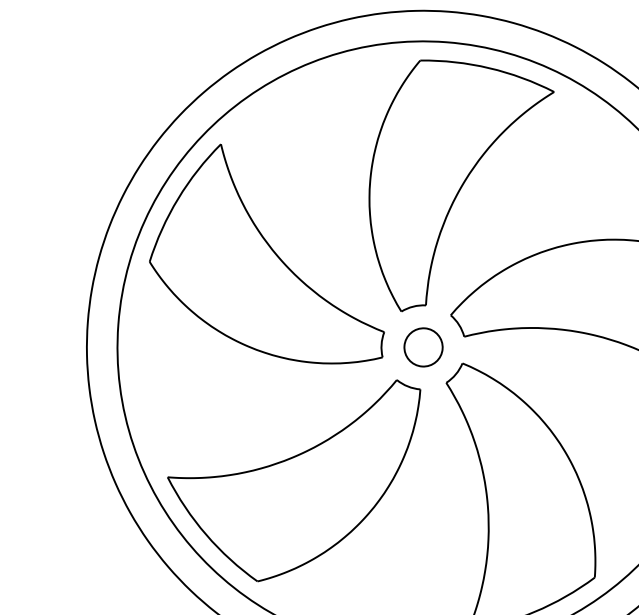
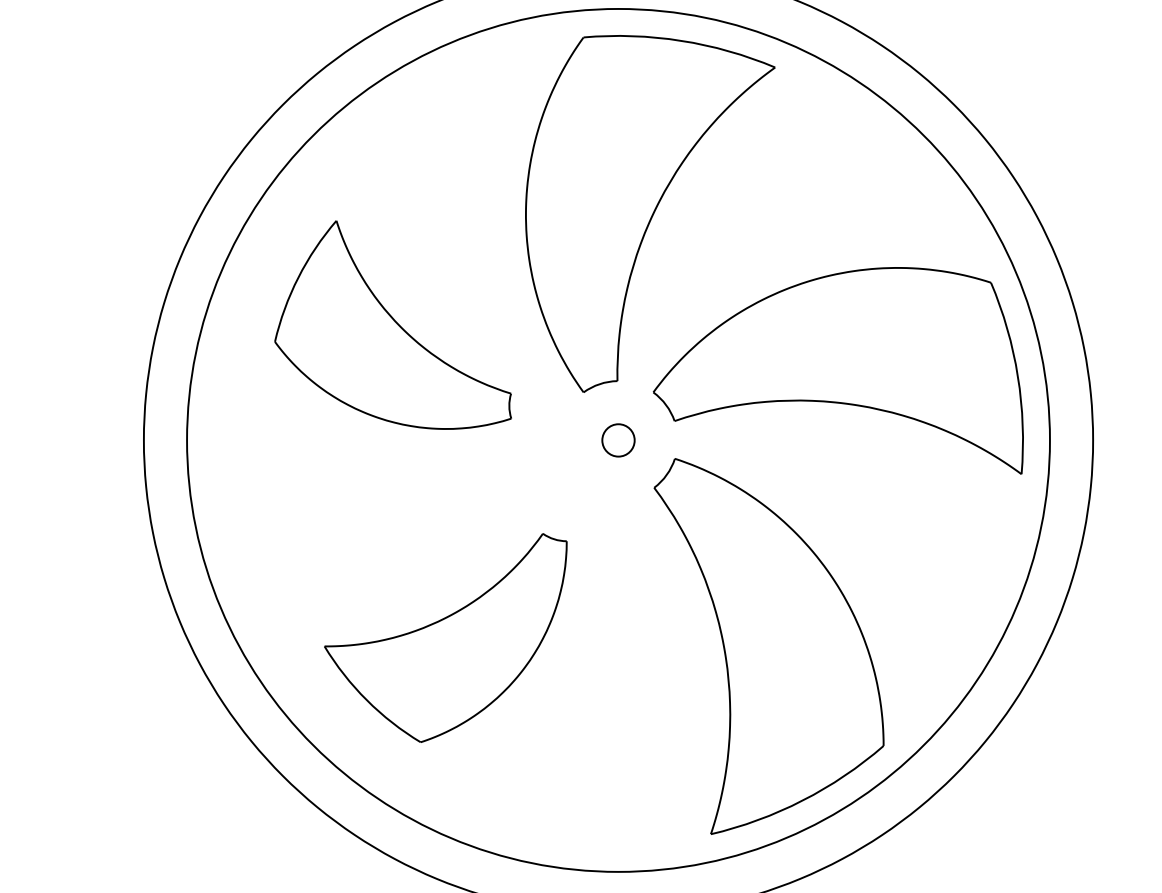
part: (269, 253) -> (392, 324), size x0.7
circle: (423, 347) -> (618, 440), size x0.6
part: (290, 477) -> (445, 637), size x0.7

